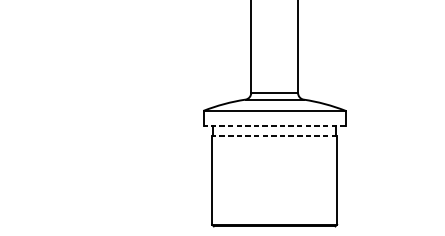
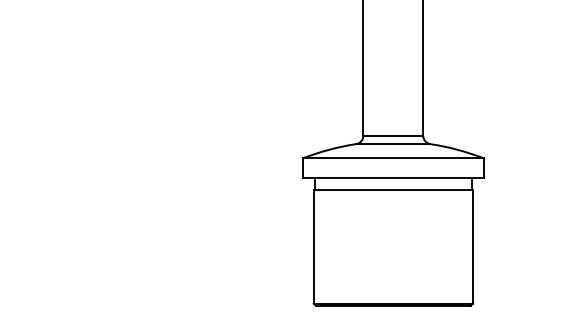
line: (273, 125) -> (392, 177), dashed -> solid
line: (274, 136) -> (393, 190), dashed -> solid

